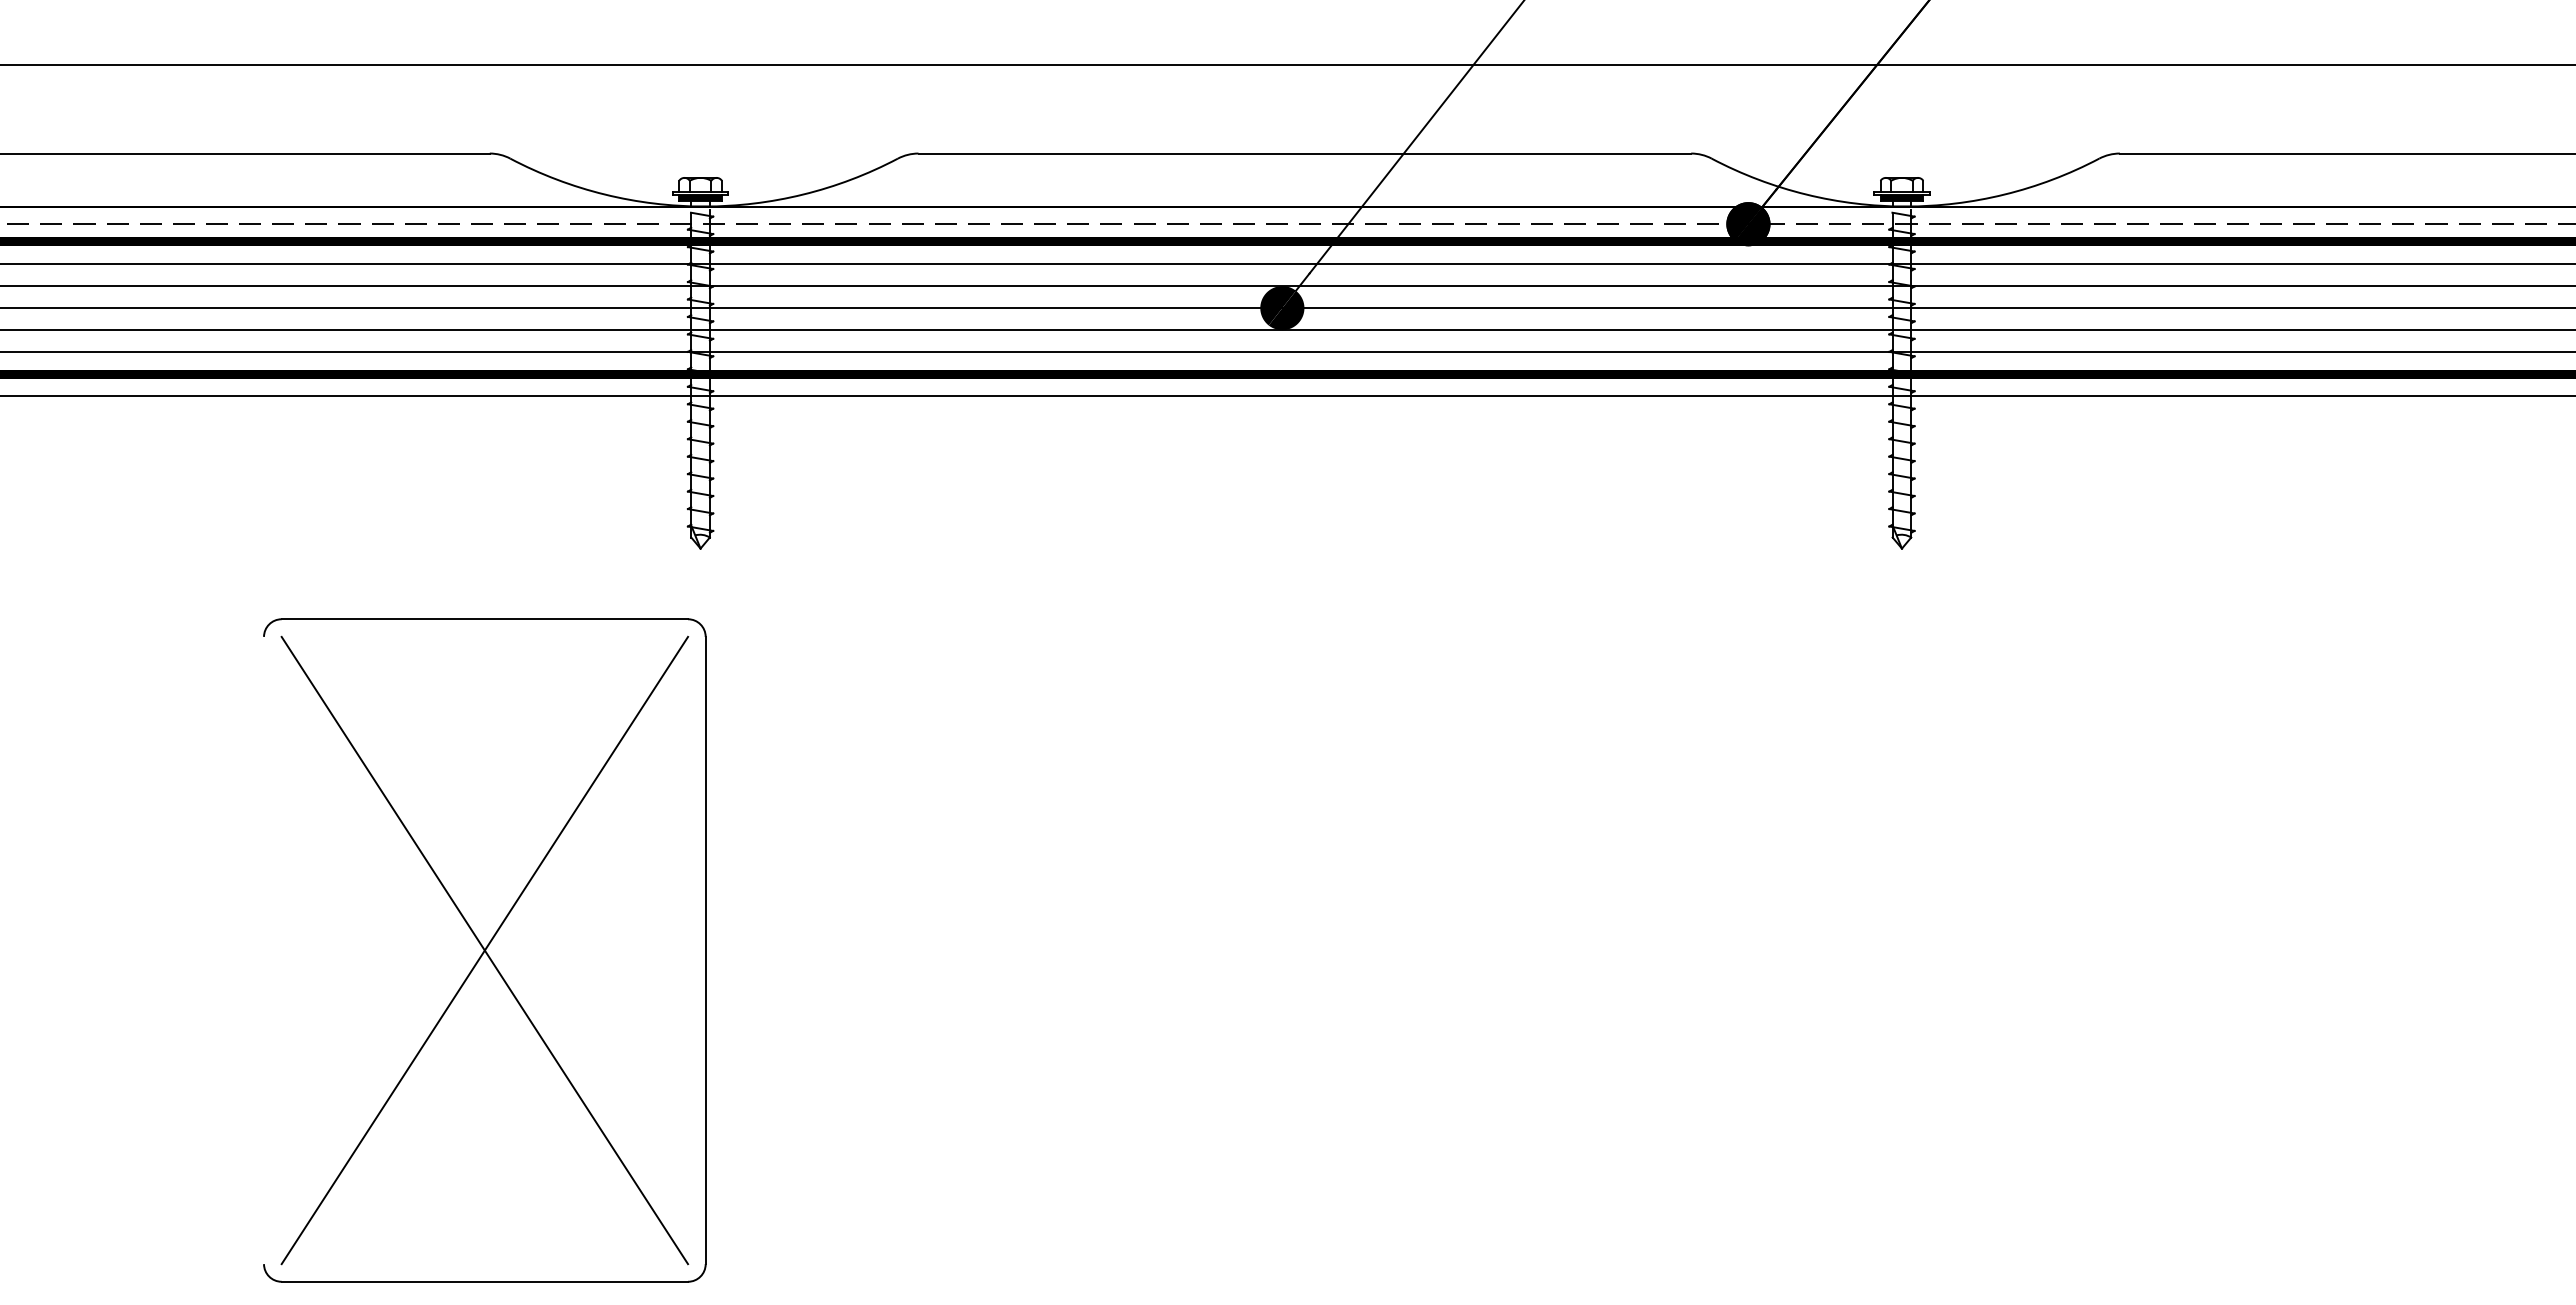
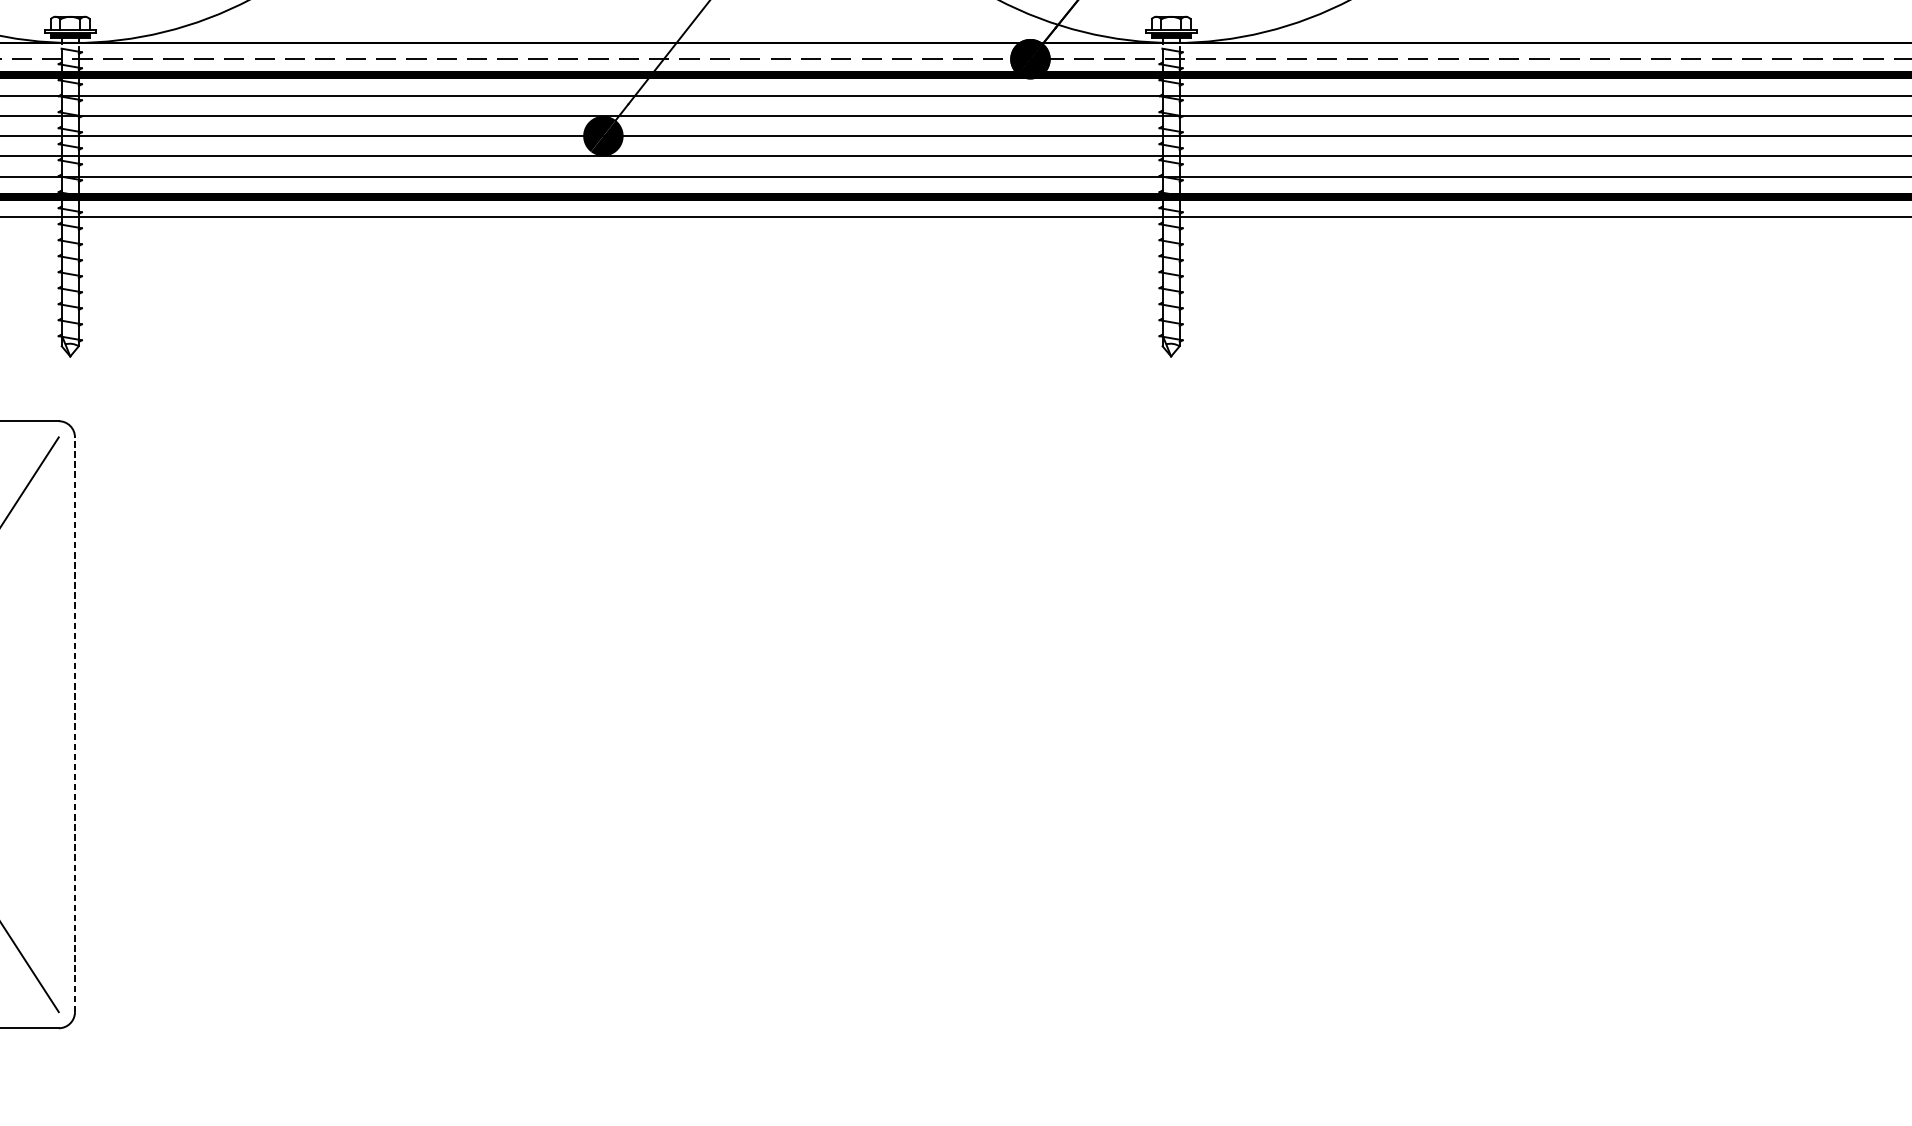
line: (705, 950) -> (74, 724), solid -> dashed

